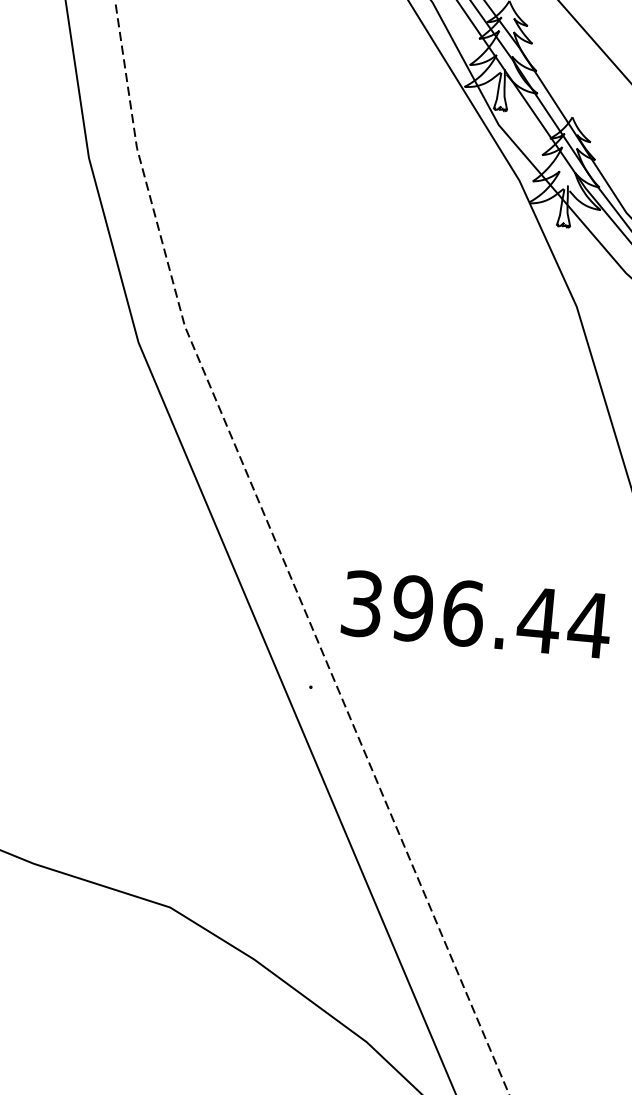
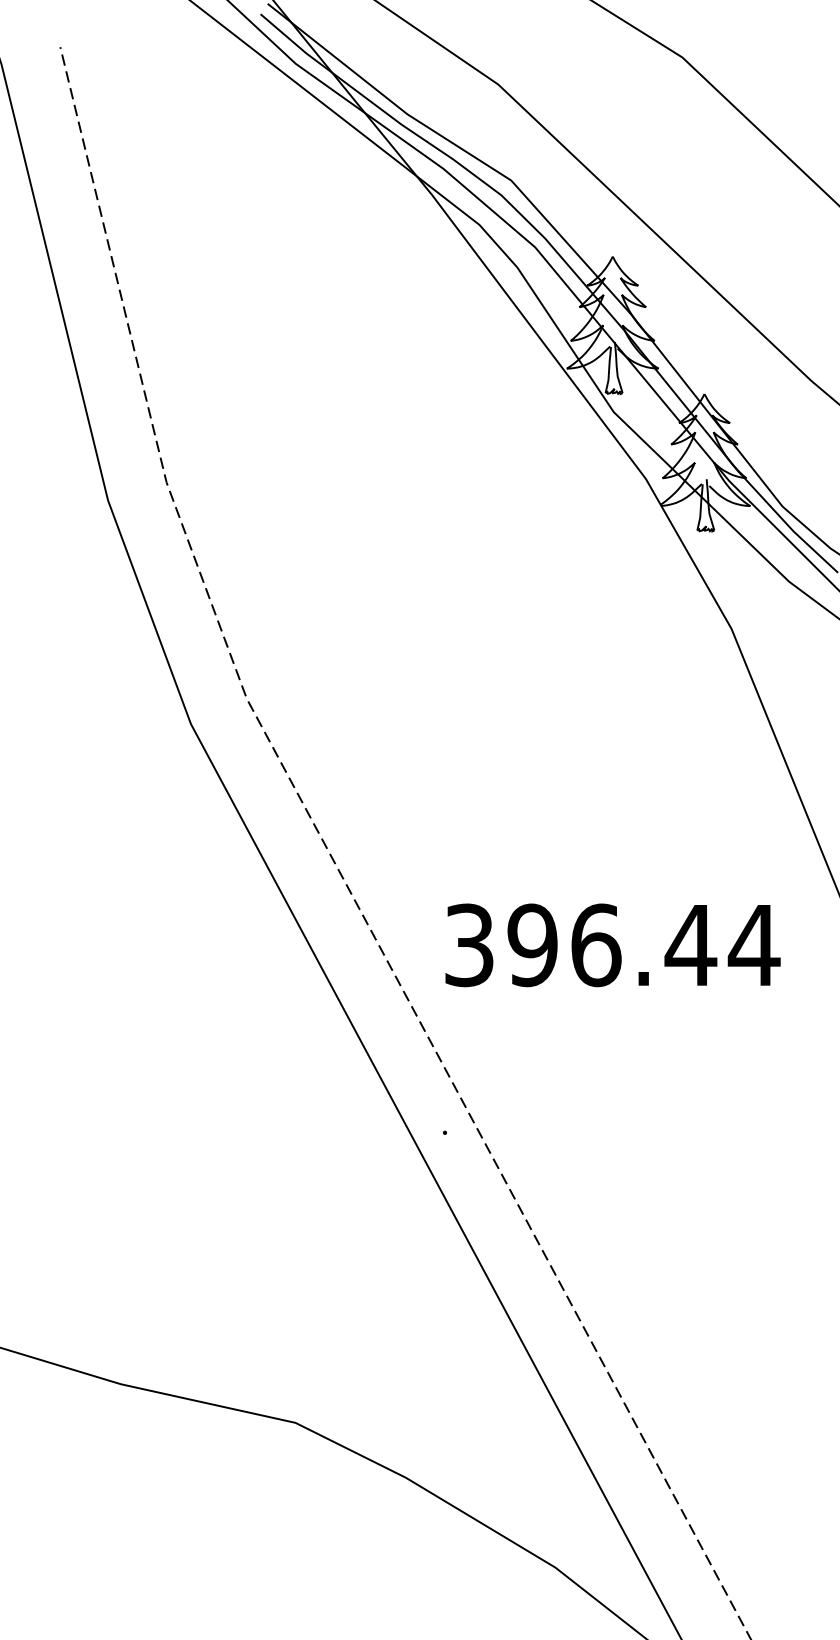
text: (476, 614) -> (612, 945), moved

